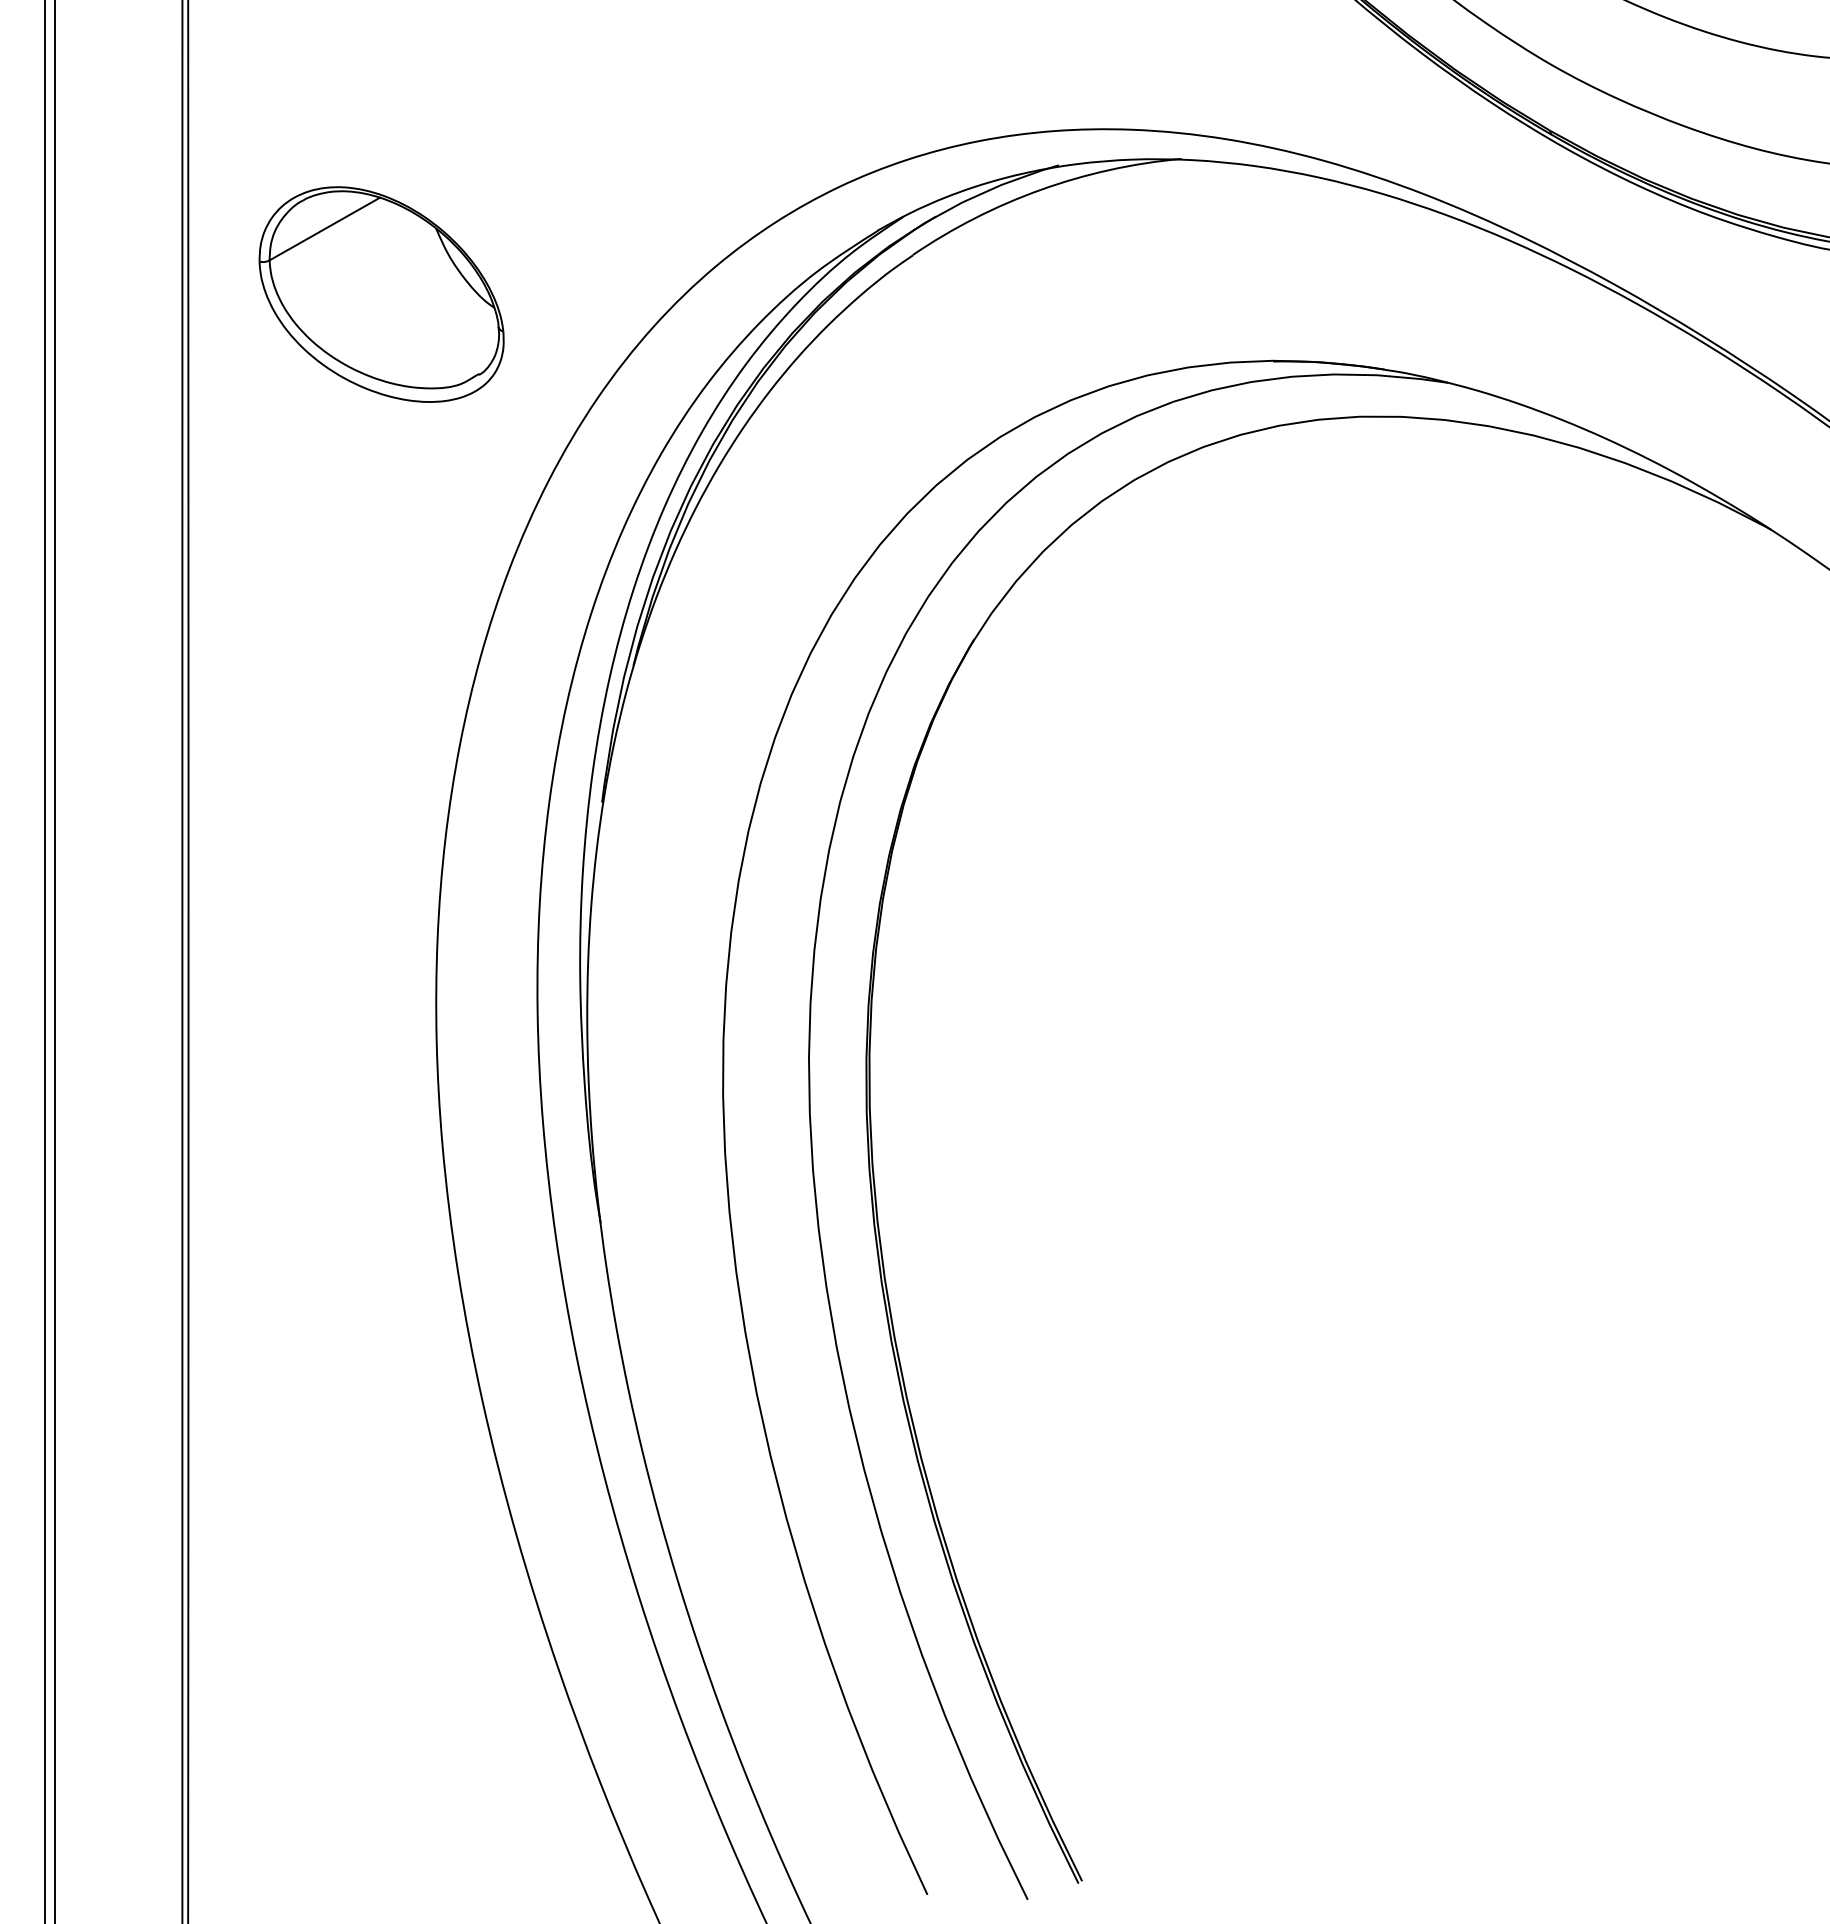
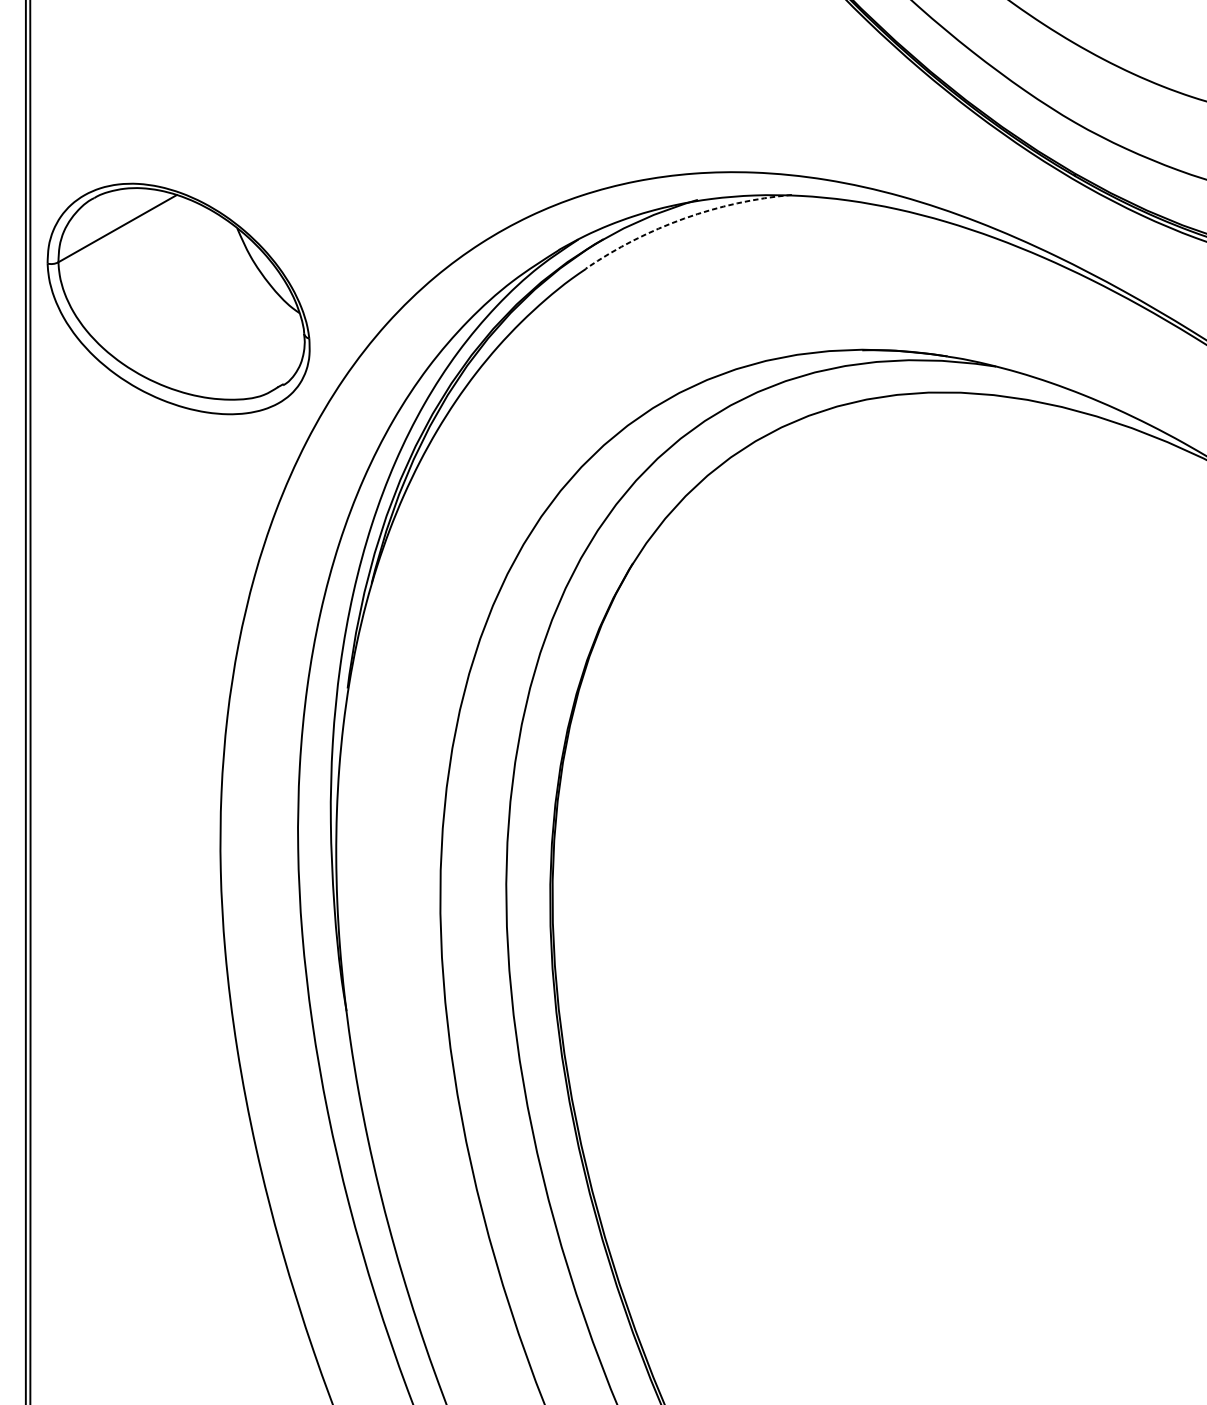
arc: (1041, 189) -> (684, 218), solid -> dashed
part: (381, 294) -> (178, 298), size x1.4

